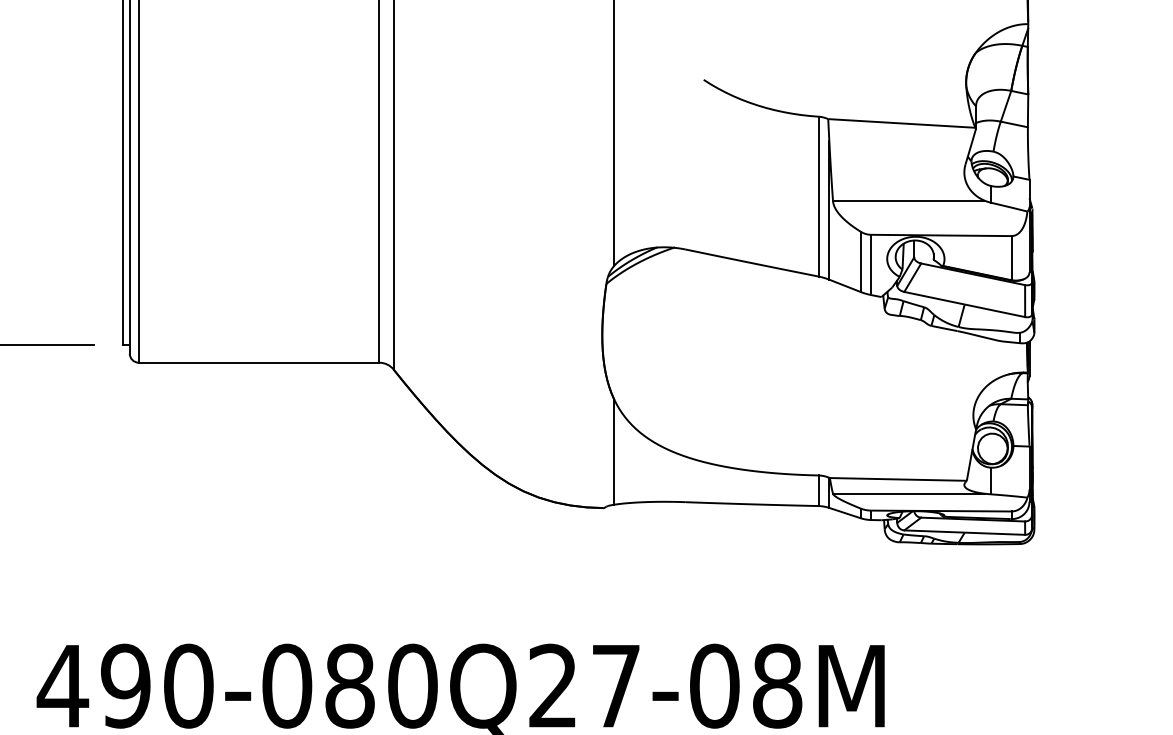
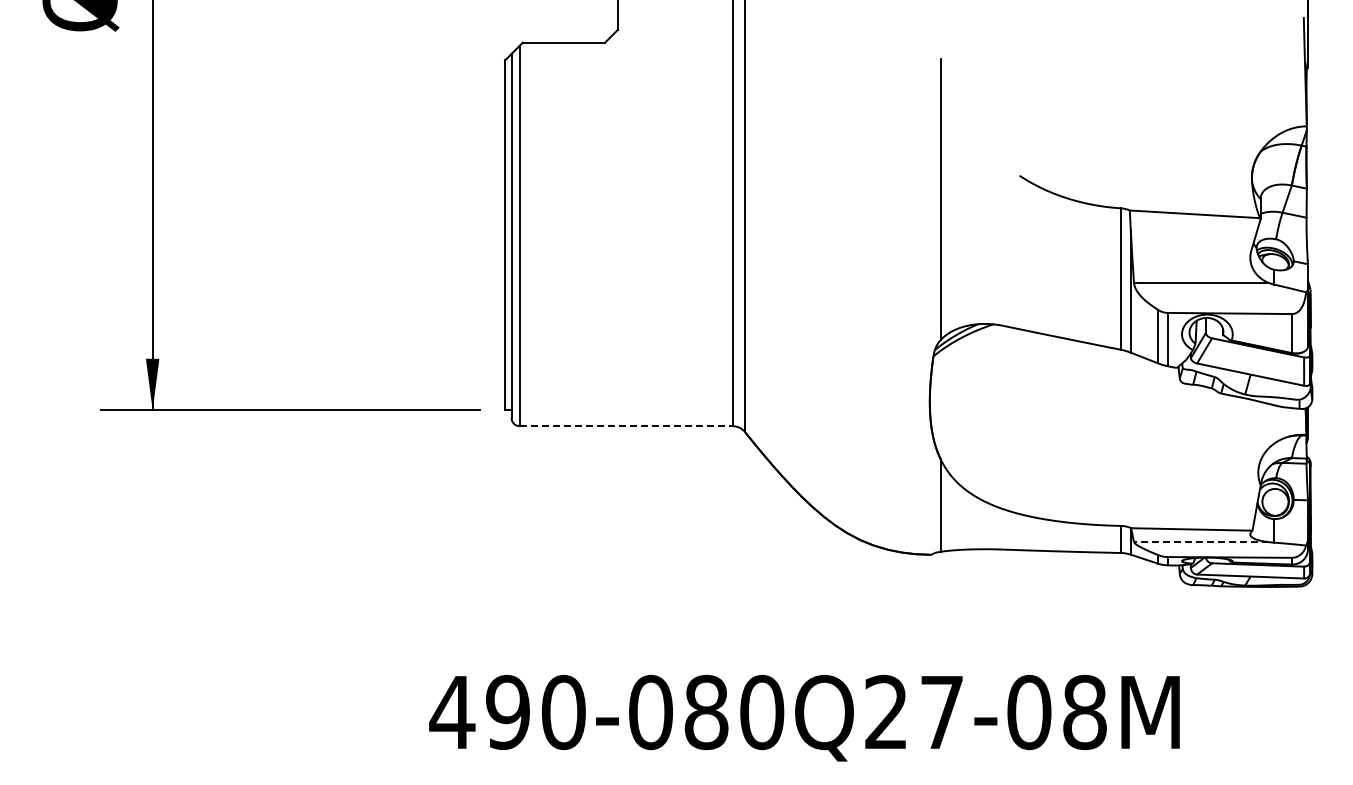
line: (259, 363) -> (626, 426), solid -> dashed
line: (908, 494) -> (1200, 542), solid -> dashed

